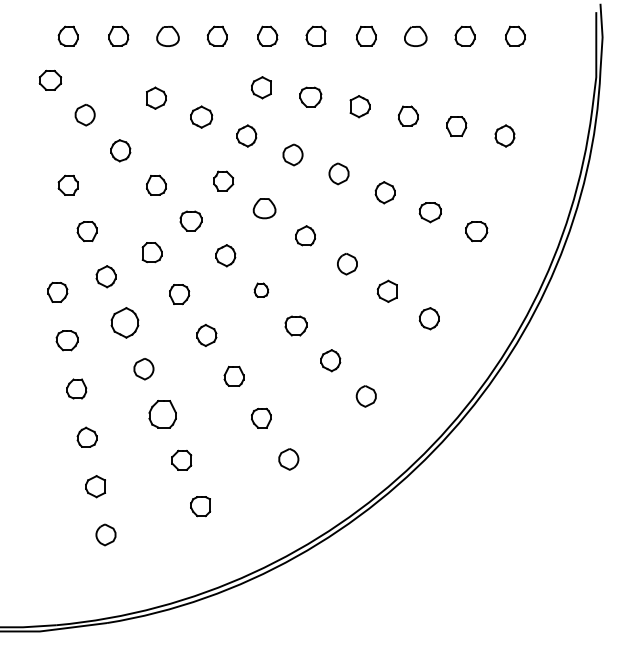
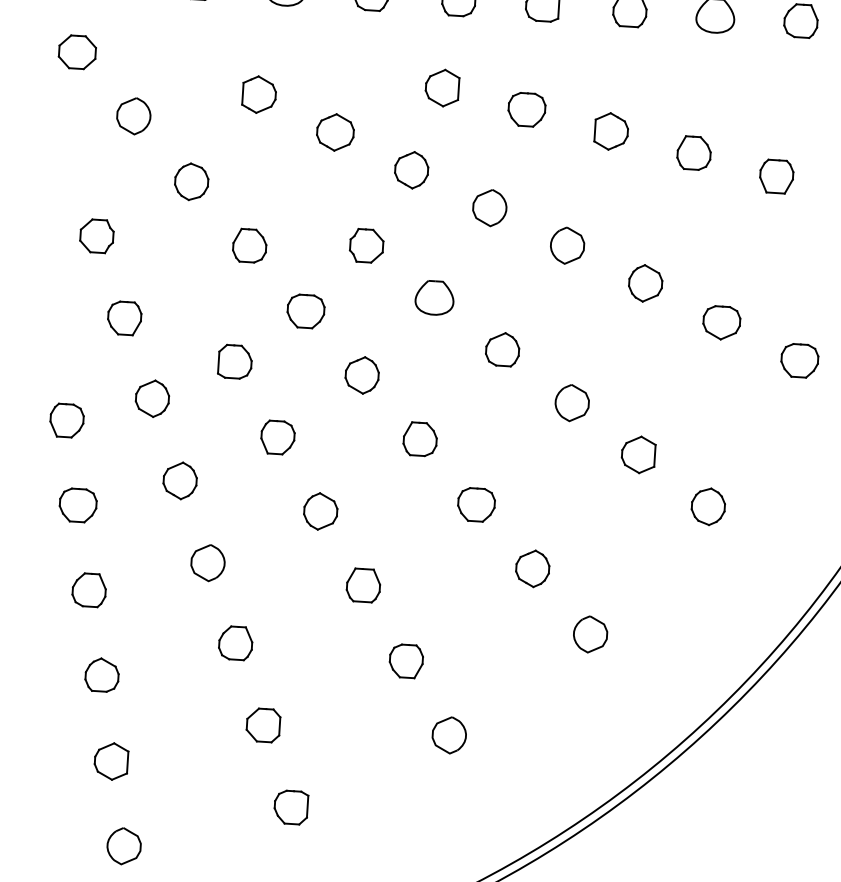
part: (261, 289) -> (420, 437), size x1.43
part: (124, 322) -> (179, 480), size x0.71
part: (162, 413) -> (235, 641), size x0.71

